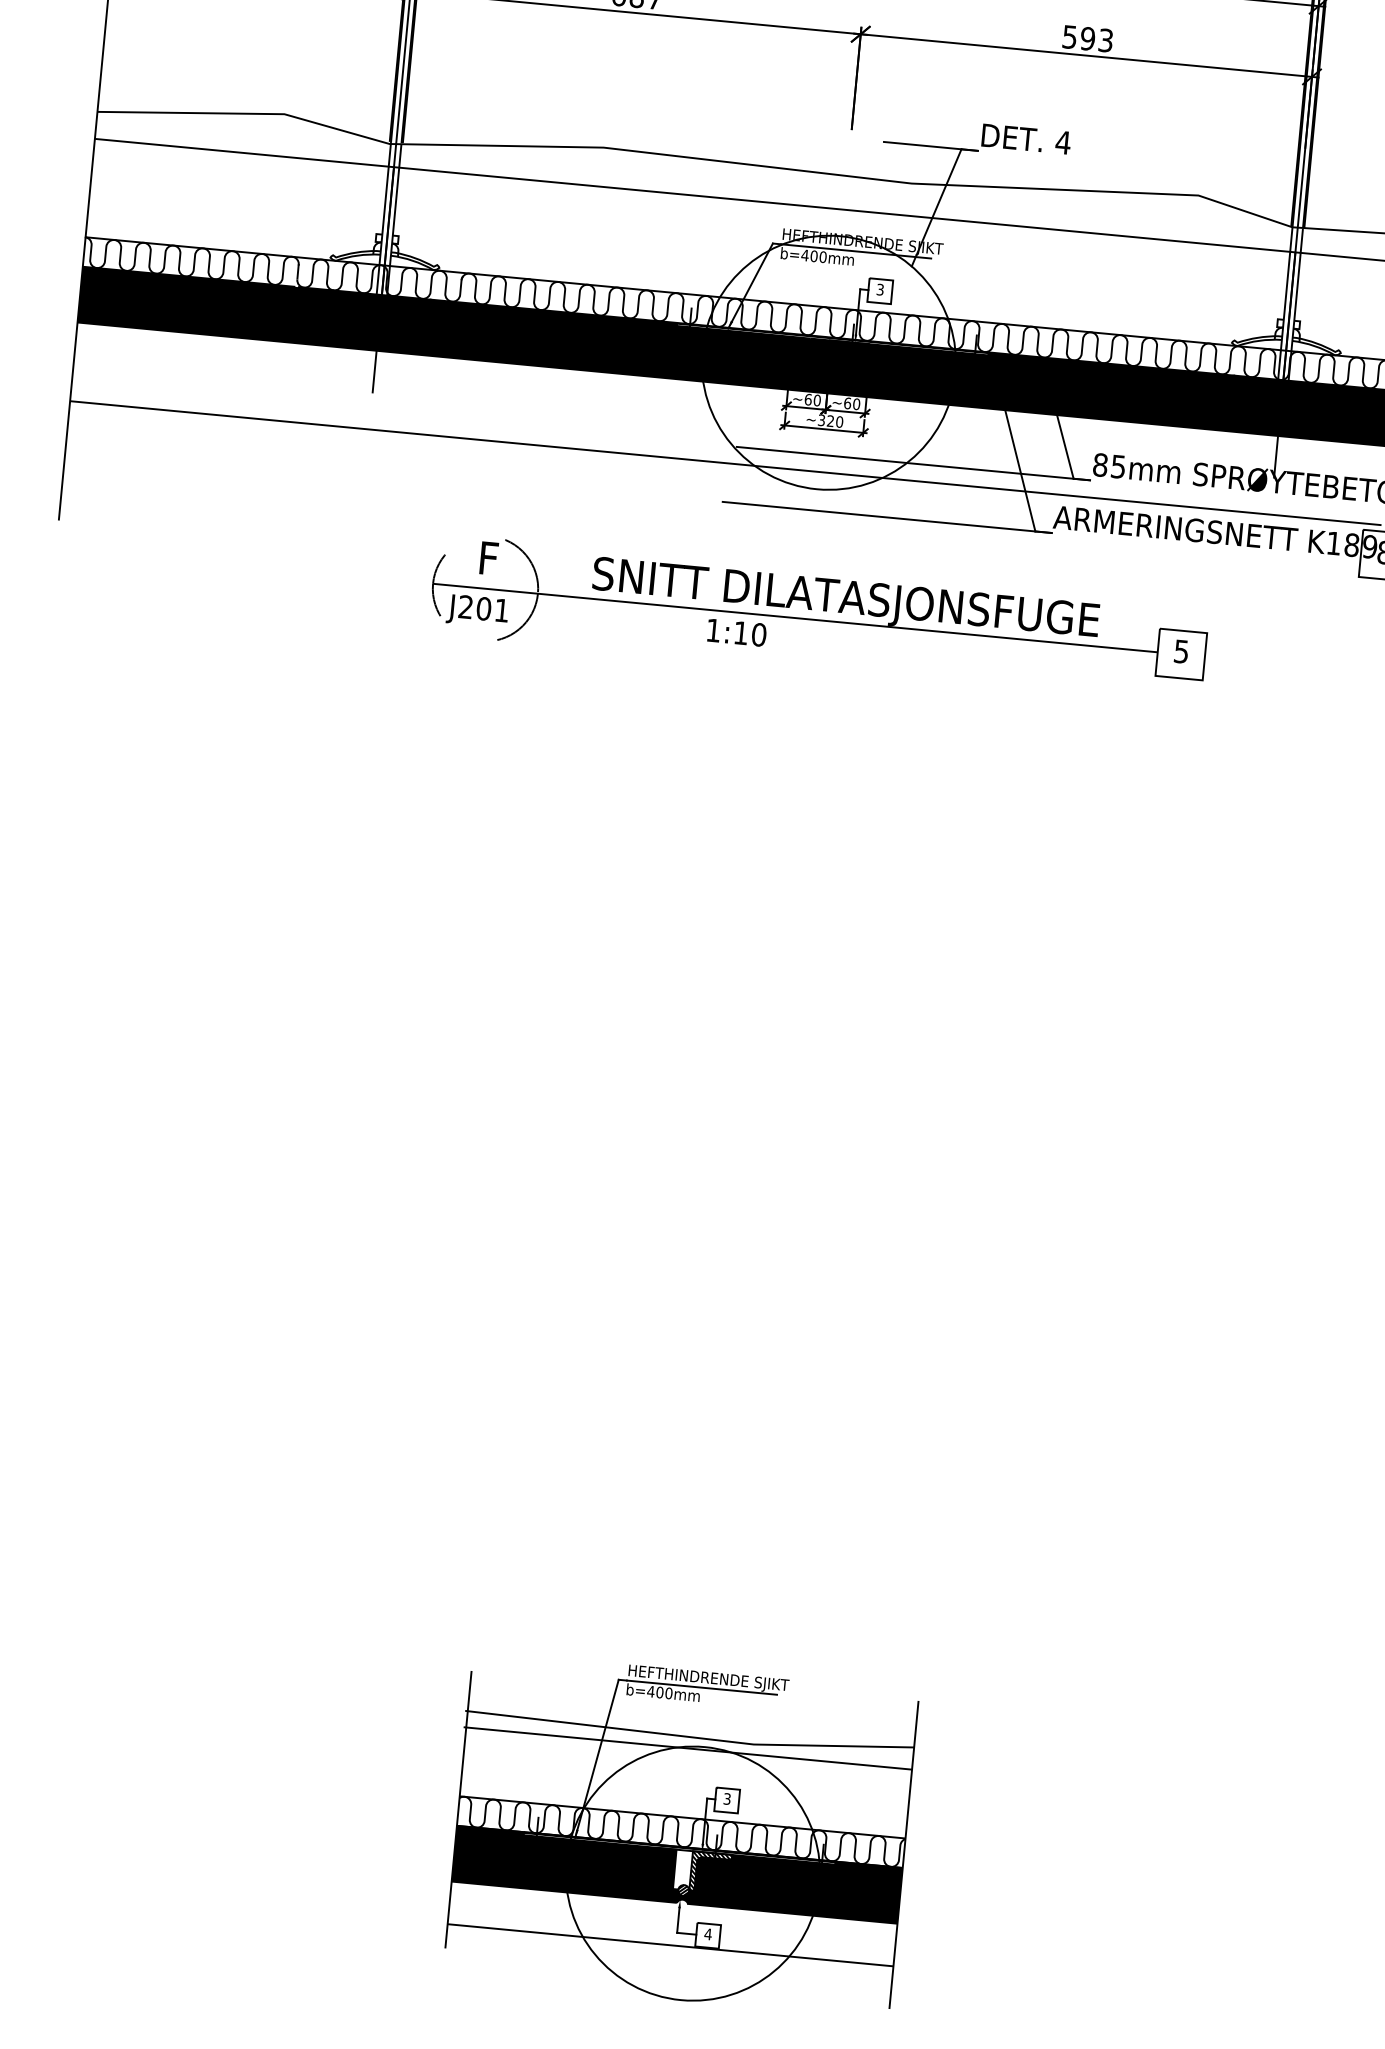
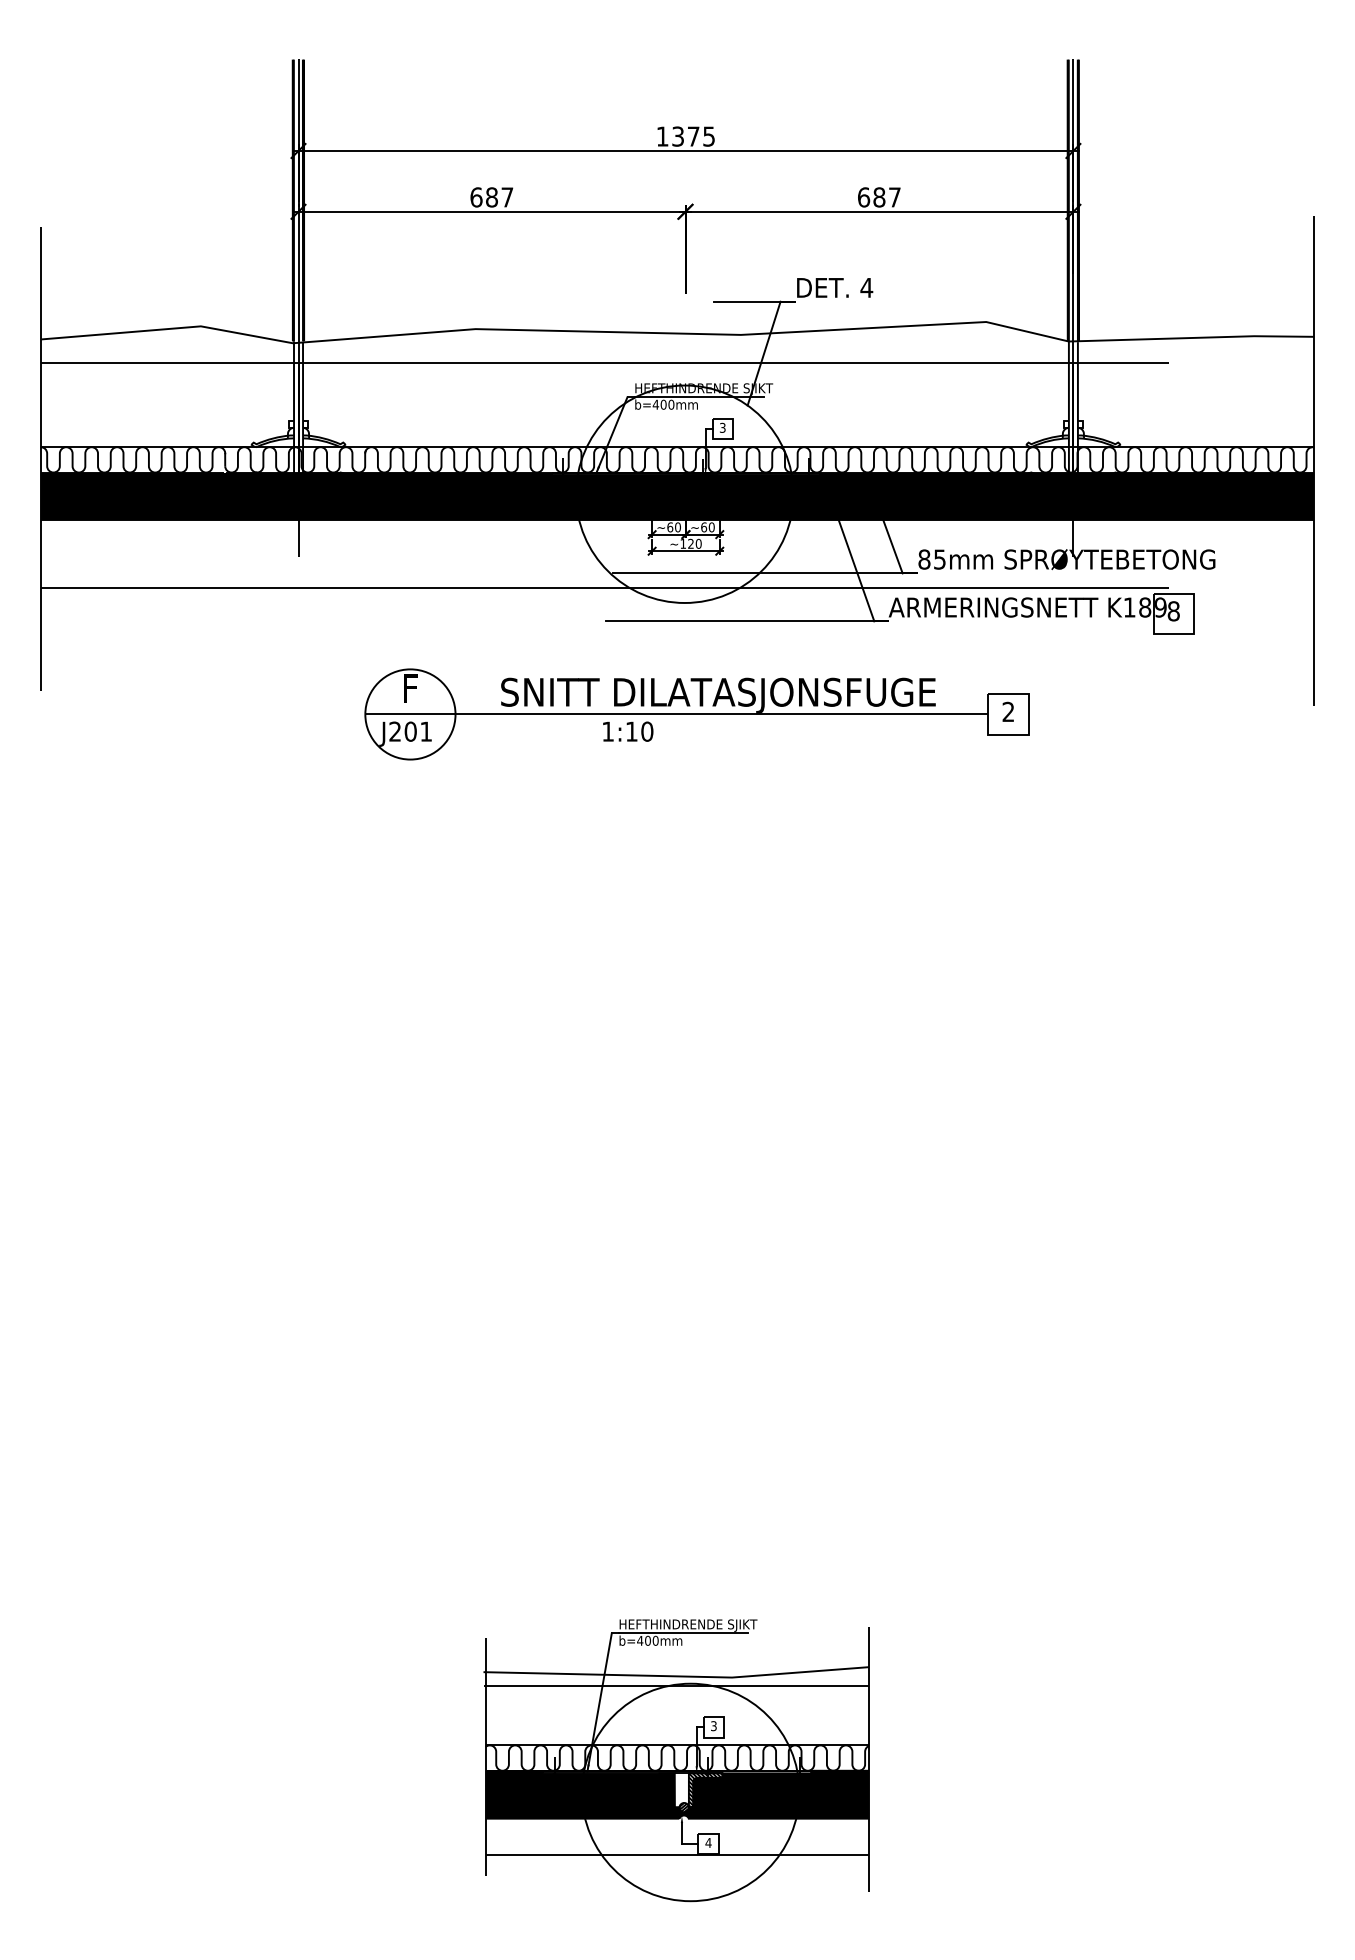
text: (1088, 38) -> (879, 197), 593 -> 687
text: (821, 419) -> (683, 543), ~320 -> ~120
circle: (485, 588) -> (410, 714), dashed -> solid
text: (1181, 651) -> (1008, 711), 5 -> 2

